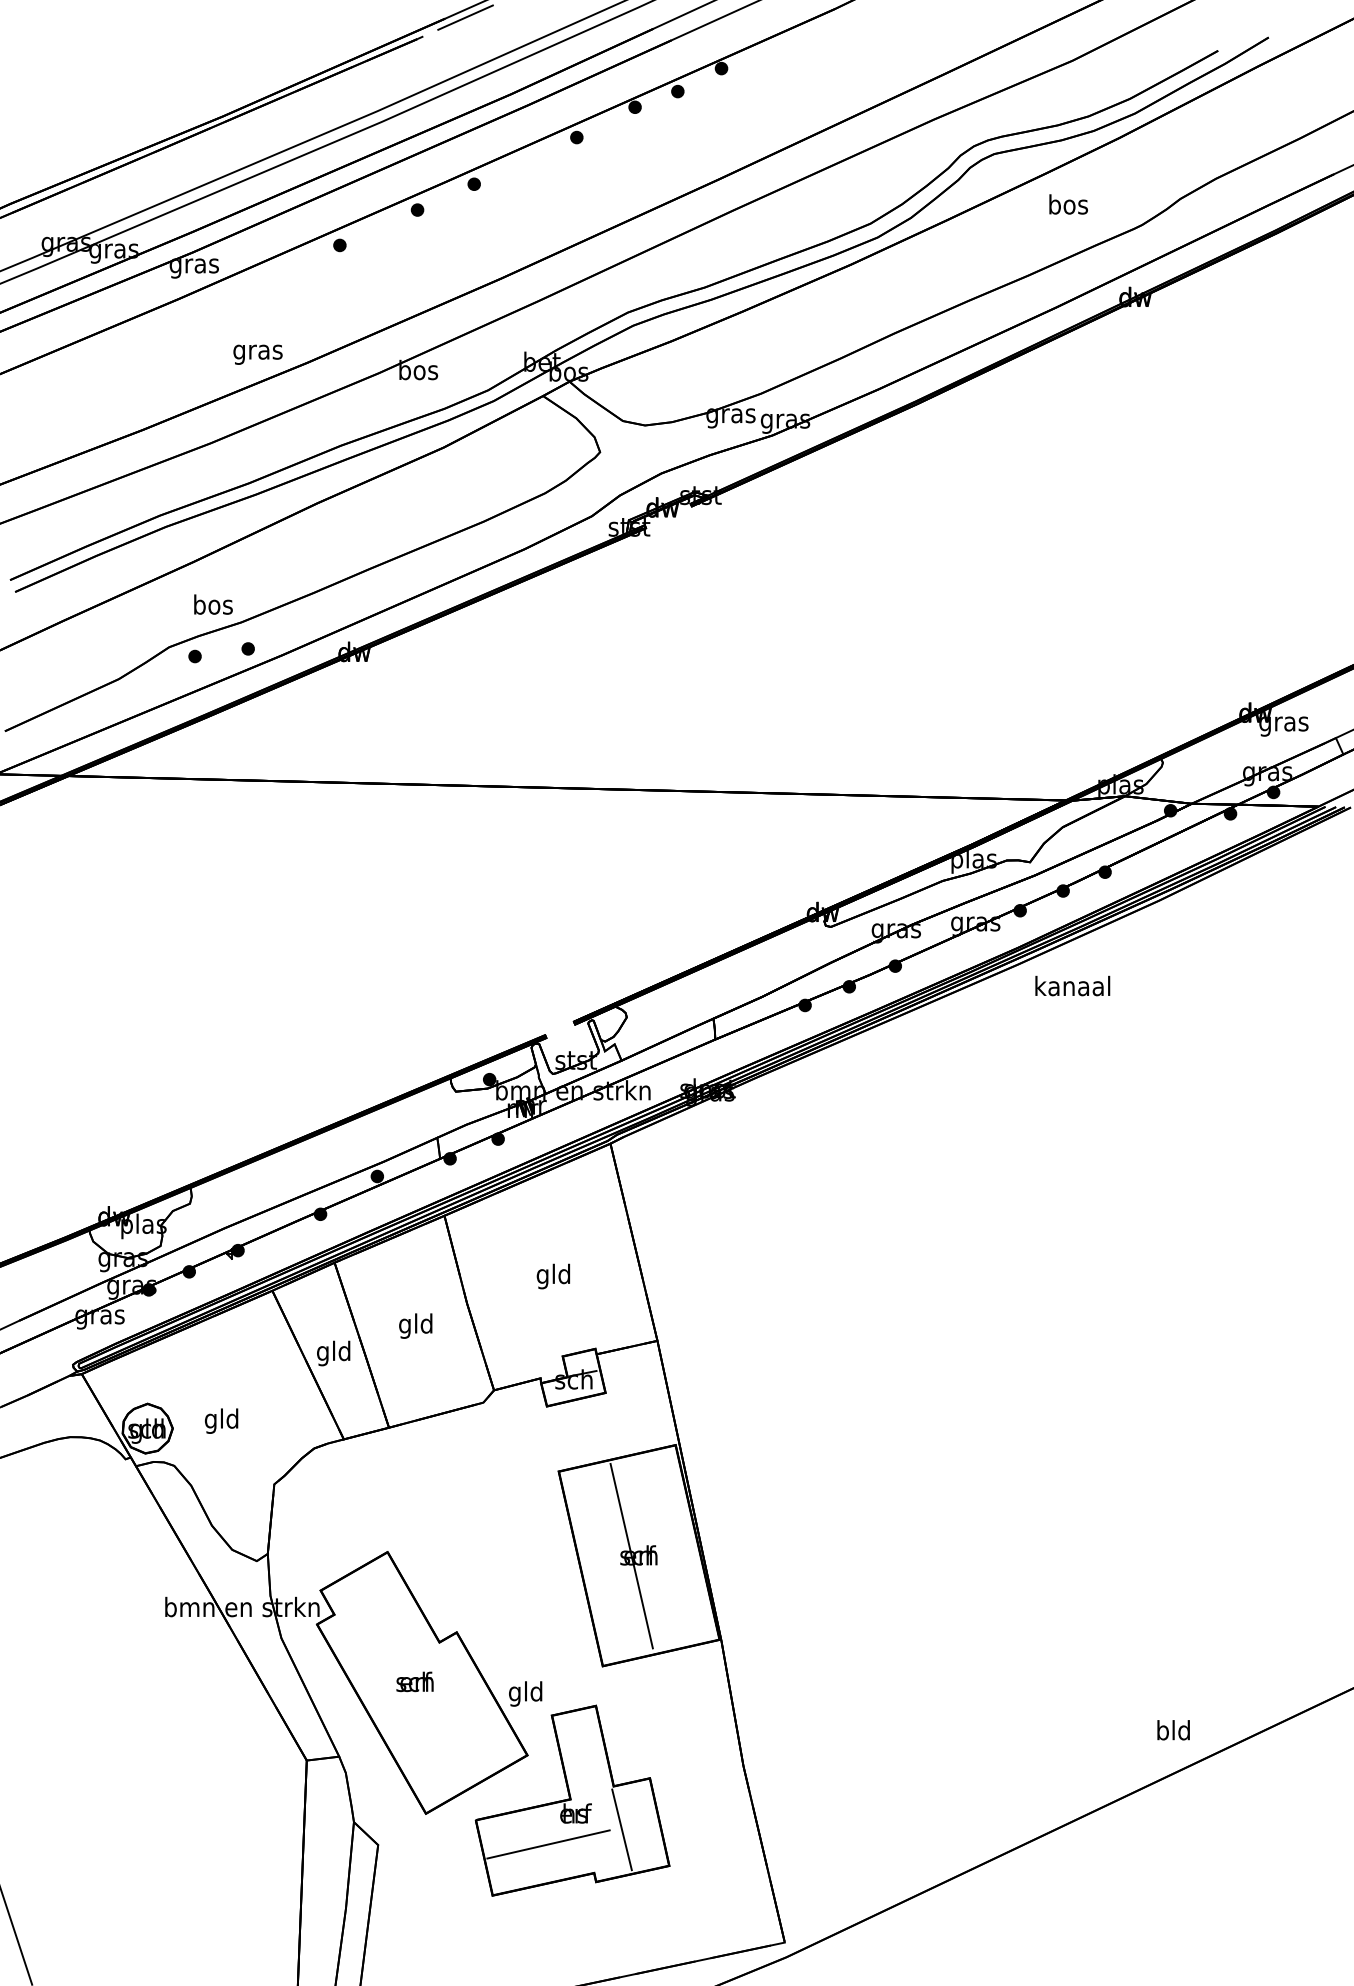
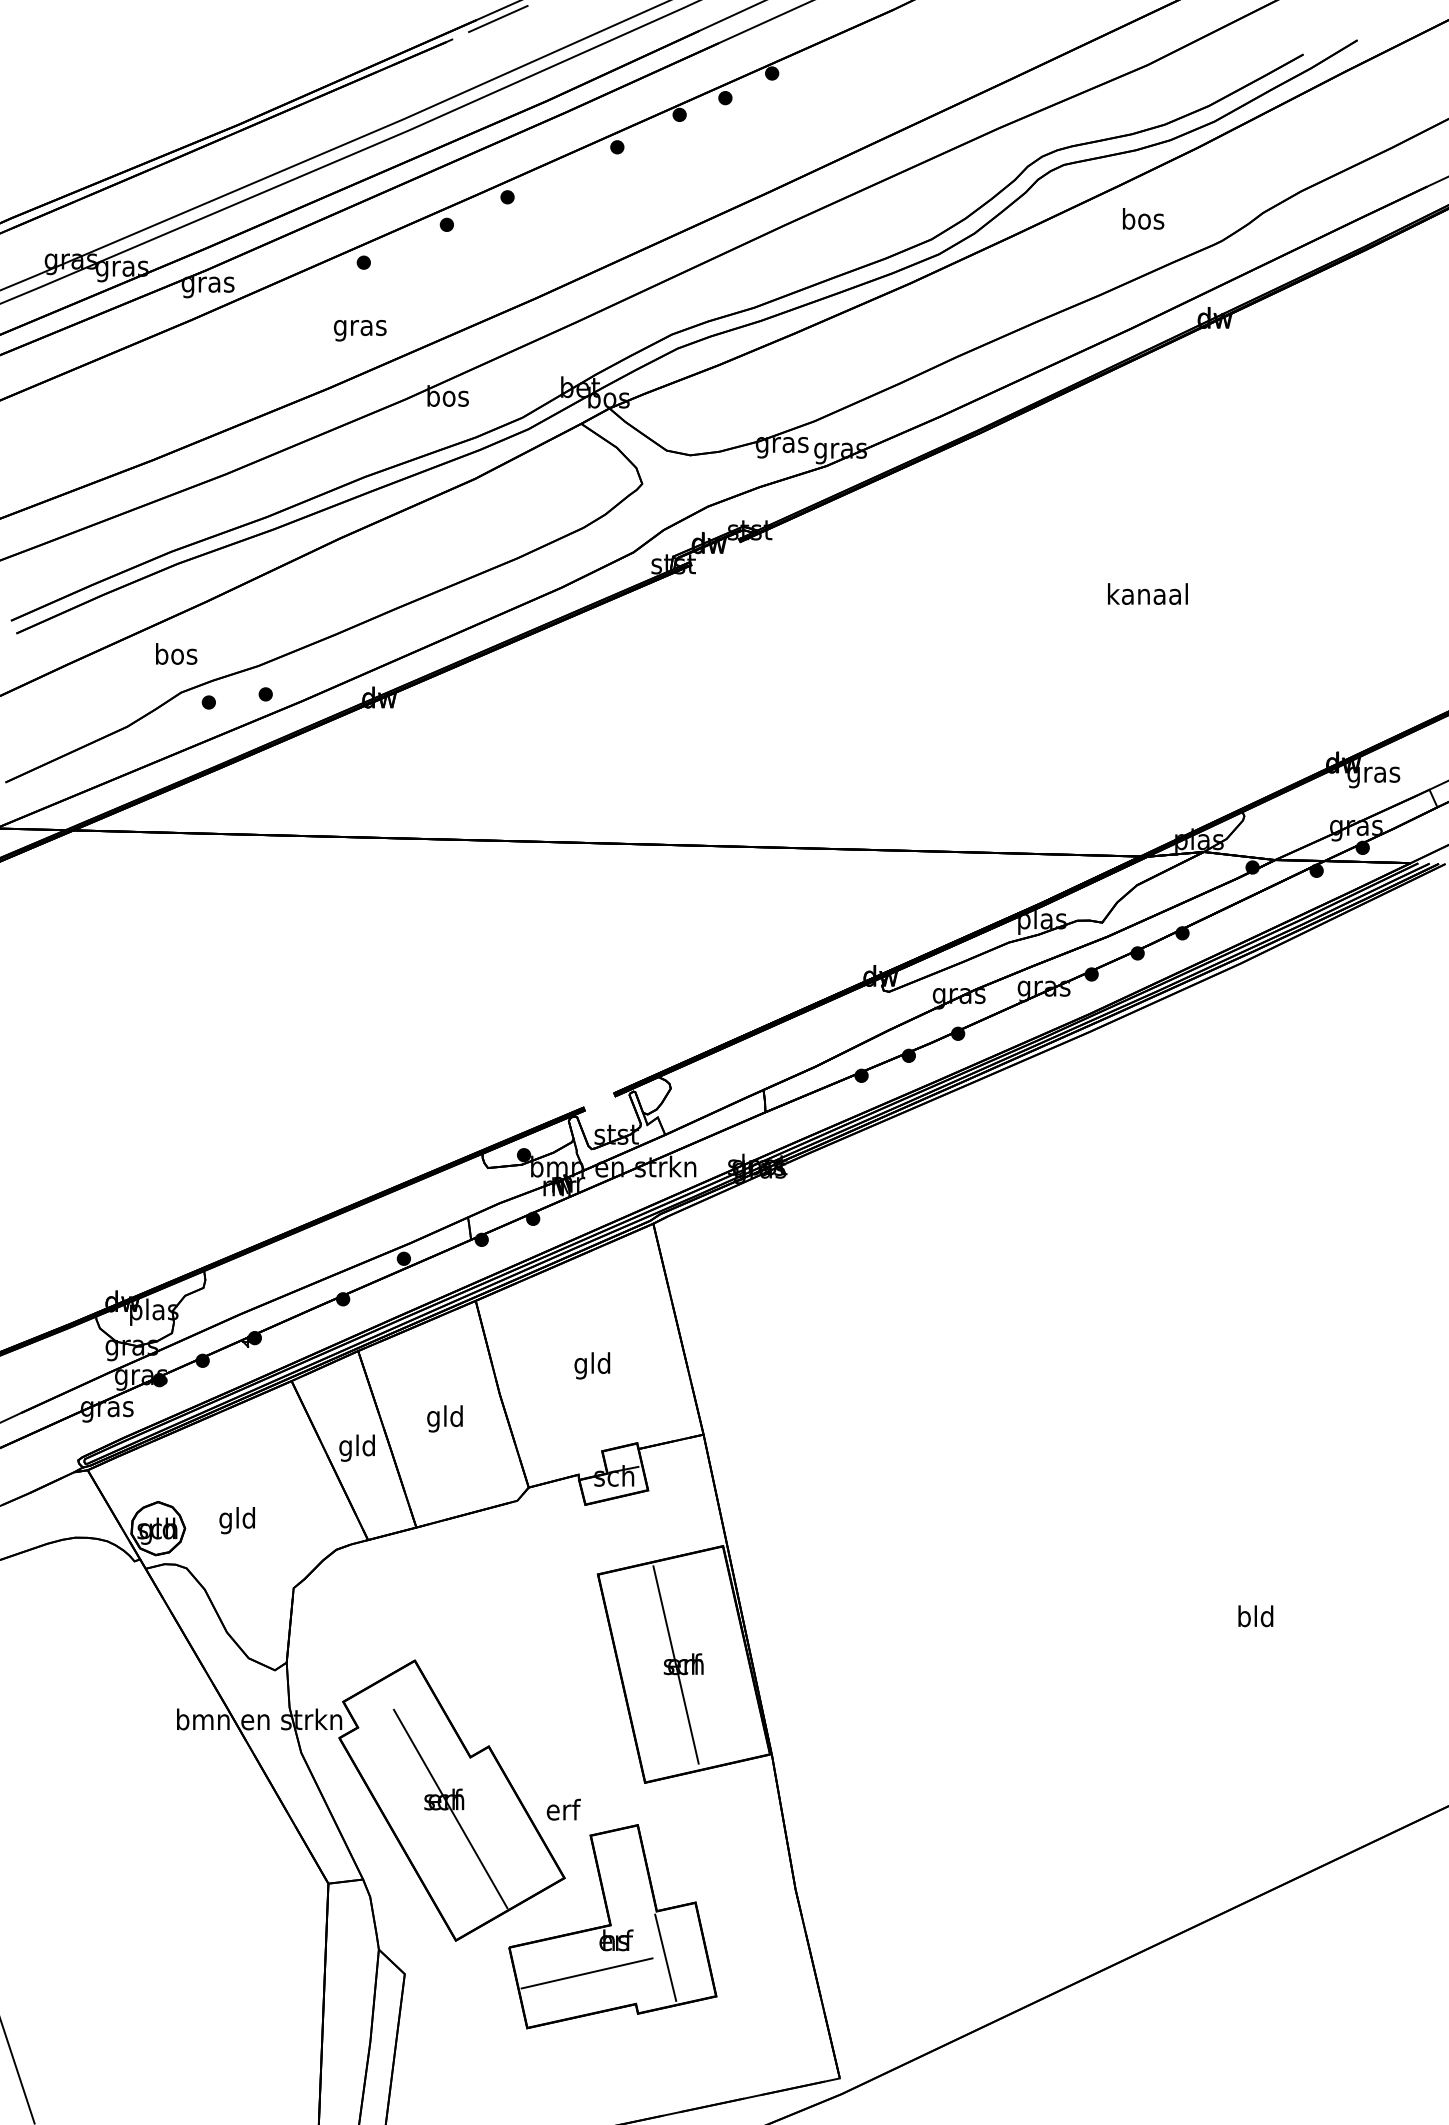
text: (258, 354) -> (360, 330), moved
text: (213, 604) -> (176, 653), moved
text: (1072, 985) -> (1147, 593), moved
line: (420, 1690) -> (450, 1808), added
text: (525, 1694) -> (562, 1812), gld -> erf
text: (1173, 1730) -> (1255, 1616), moved

